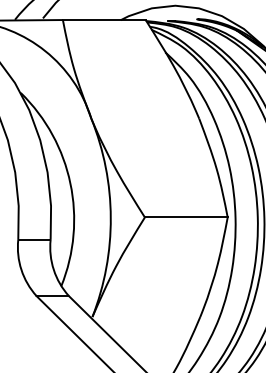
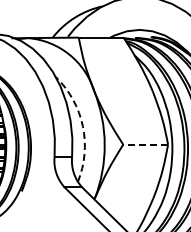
arc: (69, 183) -> (82, 126), solid -> dashed
line: (186, 217) -> (145, 144), solid -> dashed

